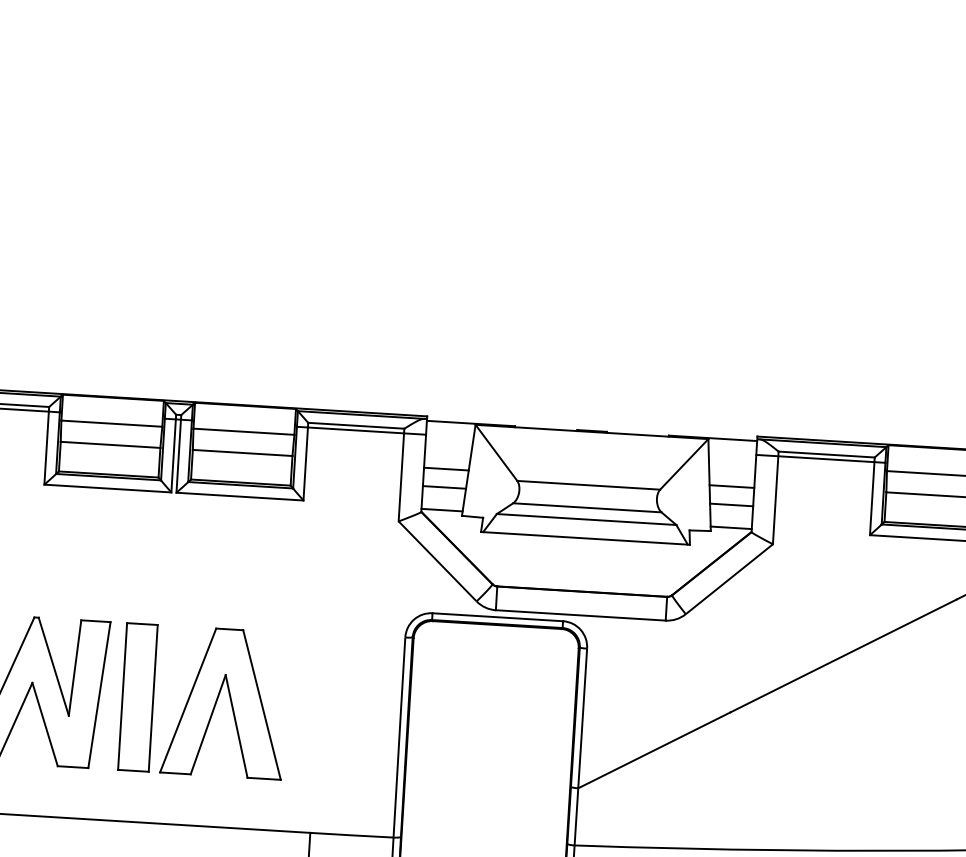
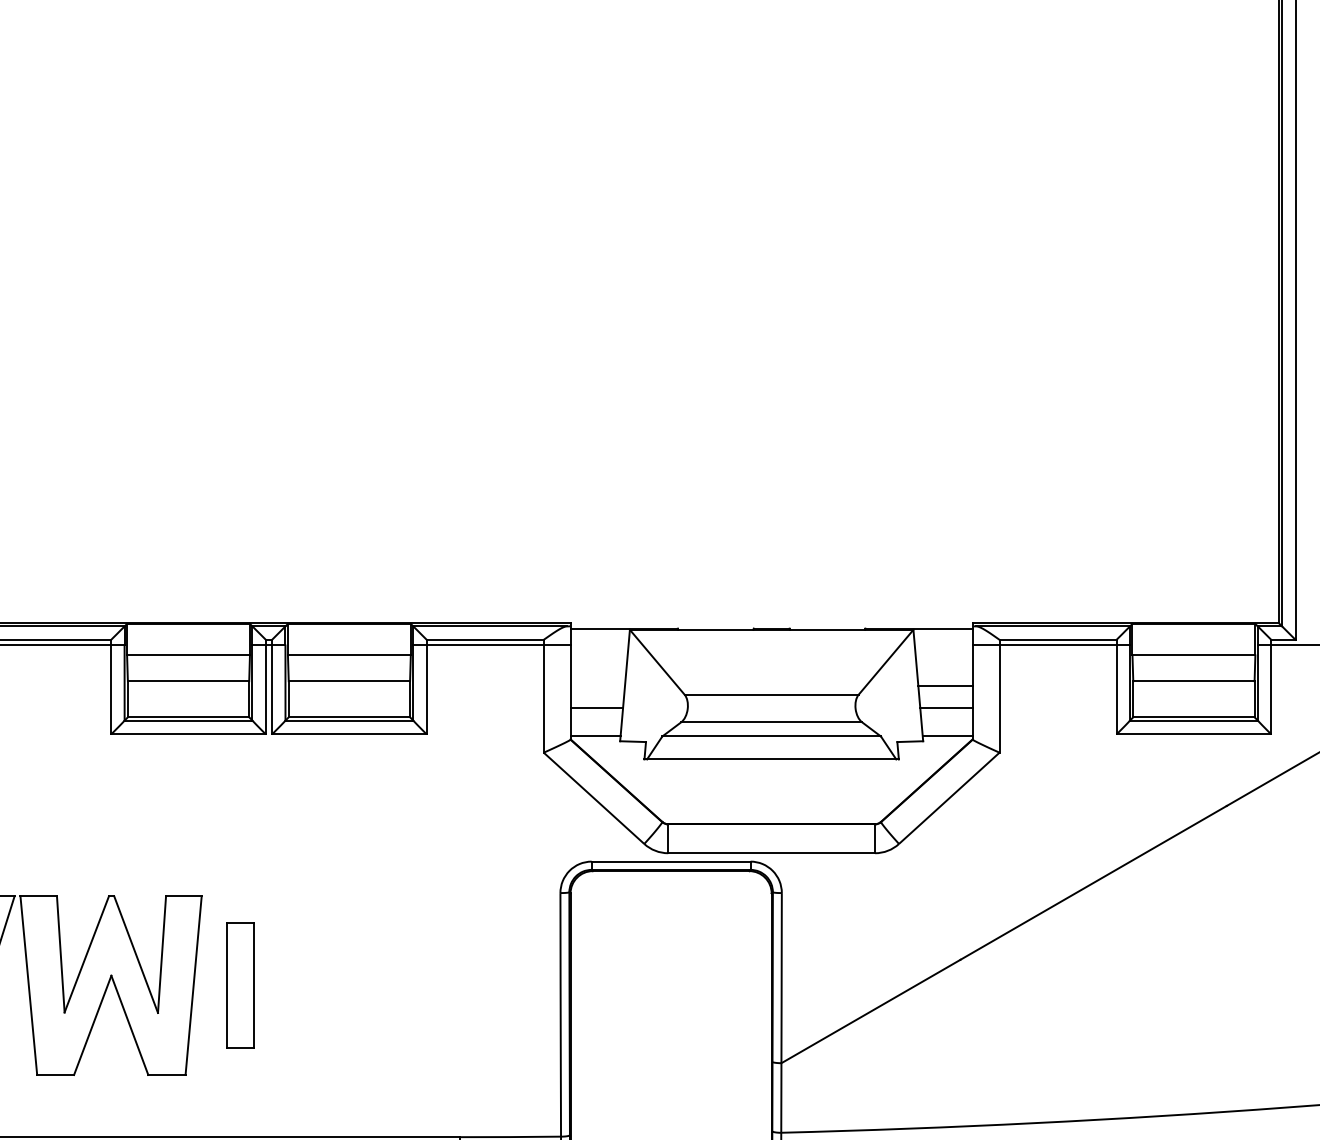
line: (446, 468) -> (597, 685), removed
part: (137, 697) -> (240, 985), size x0.7
part: (230, 700) -> (352, 982), removed

